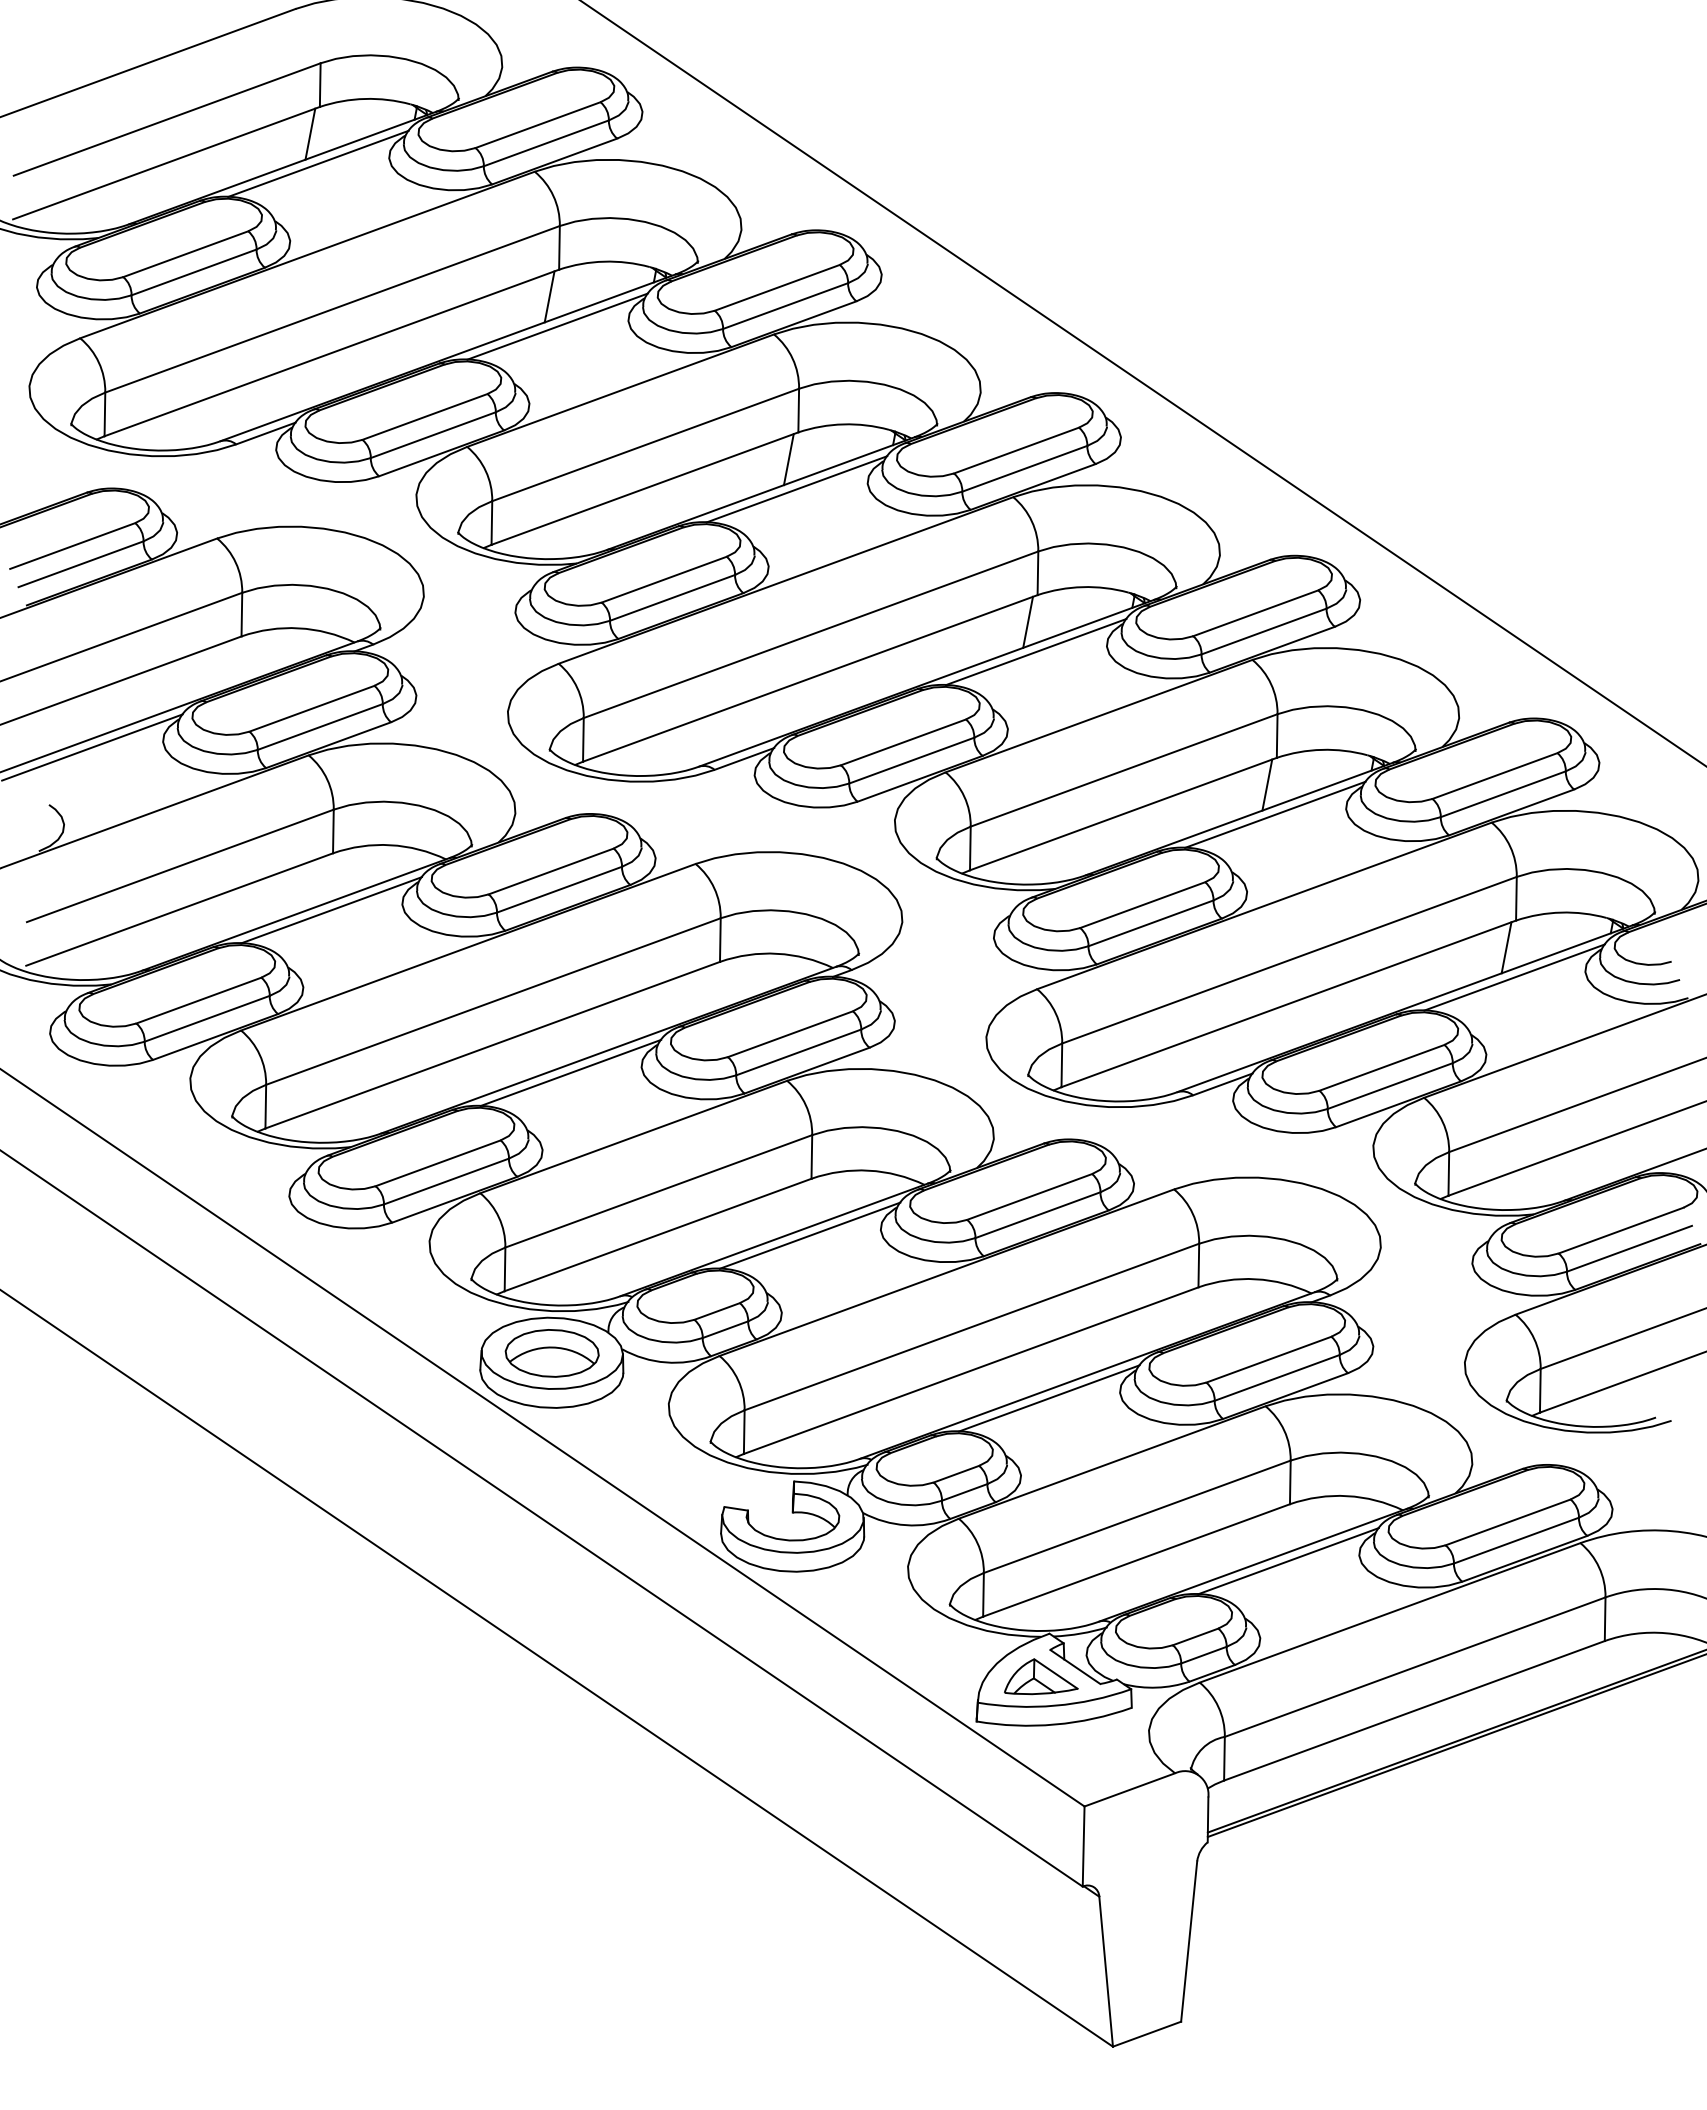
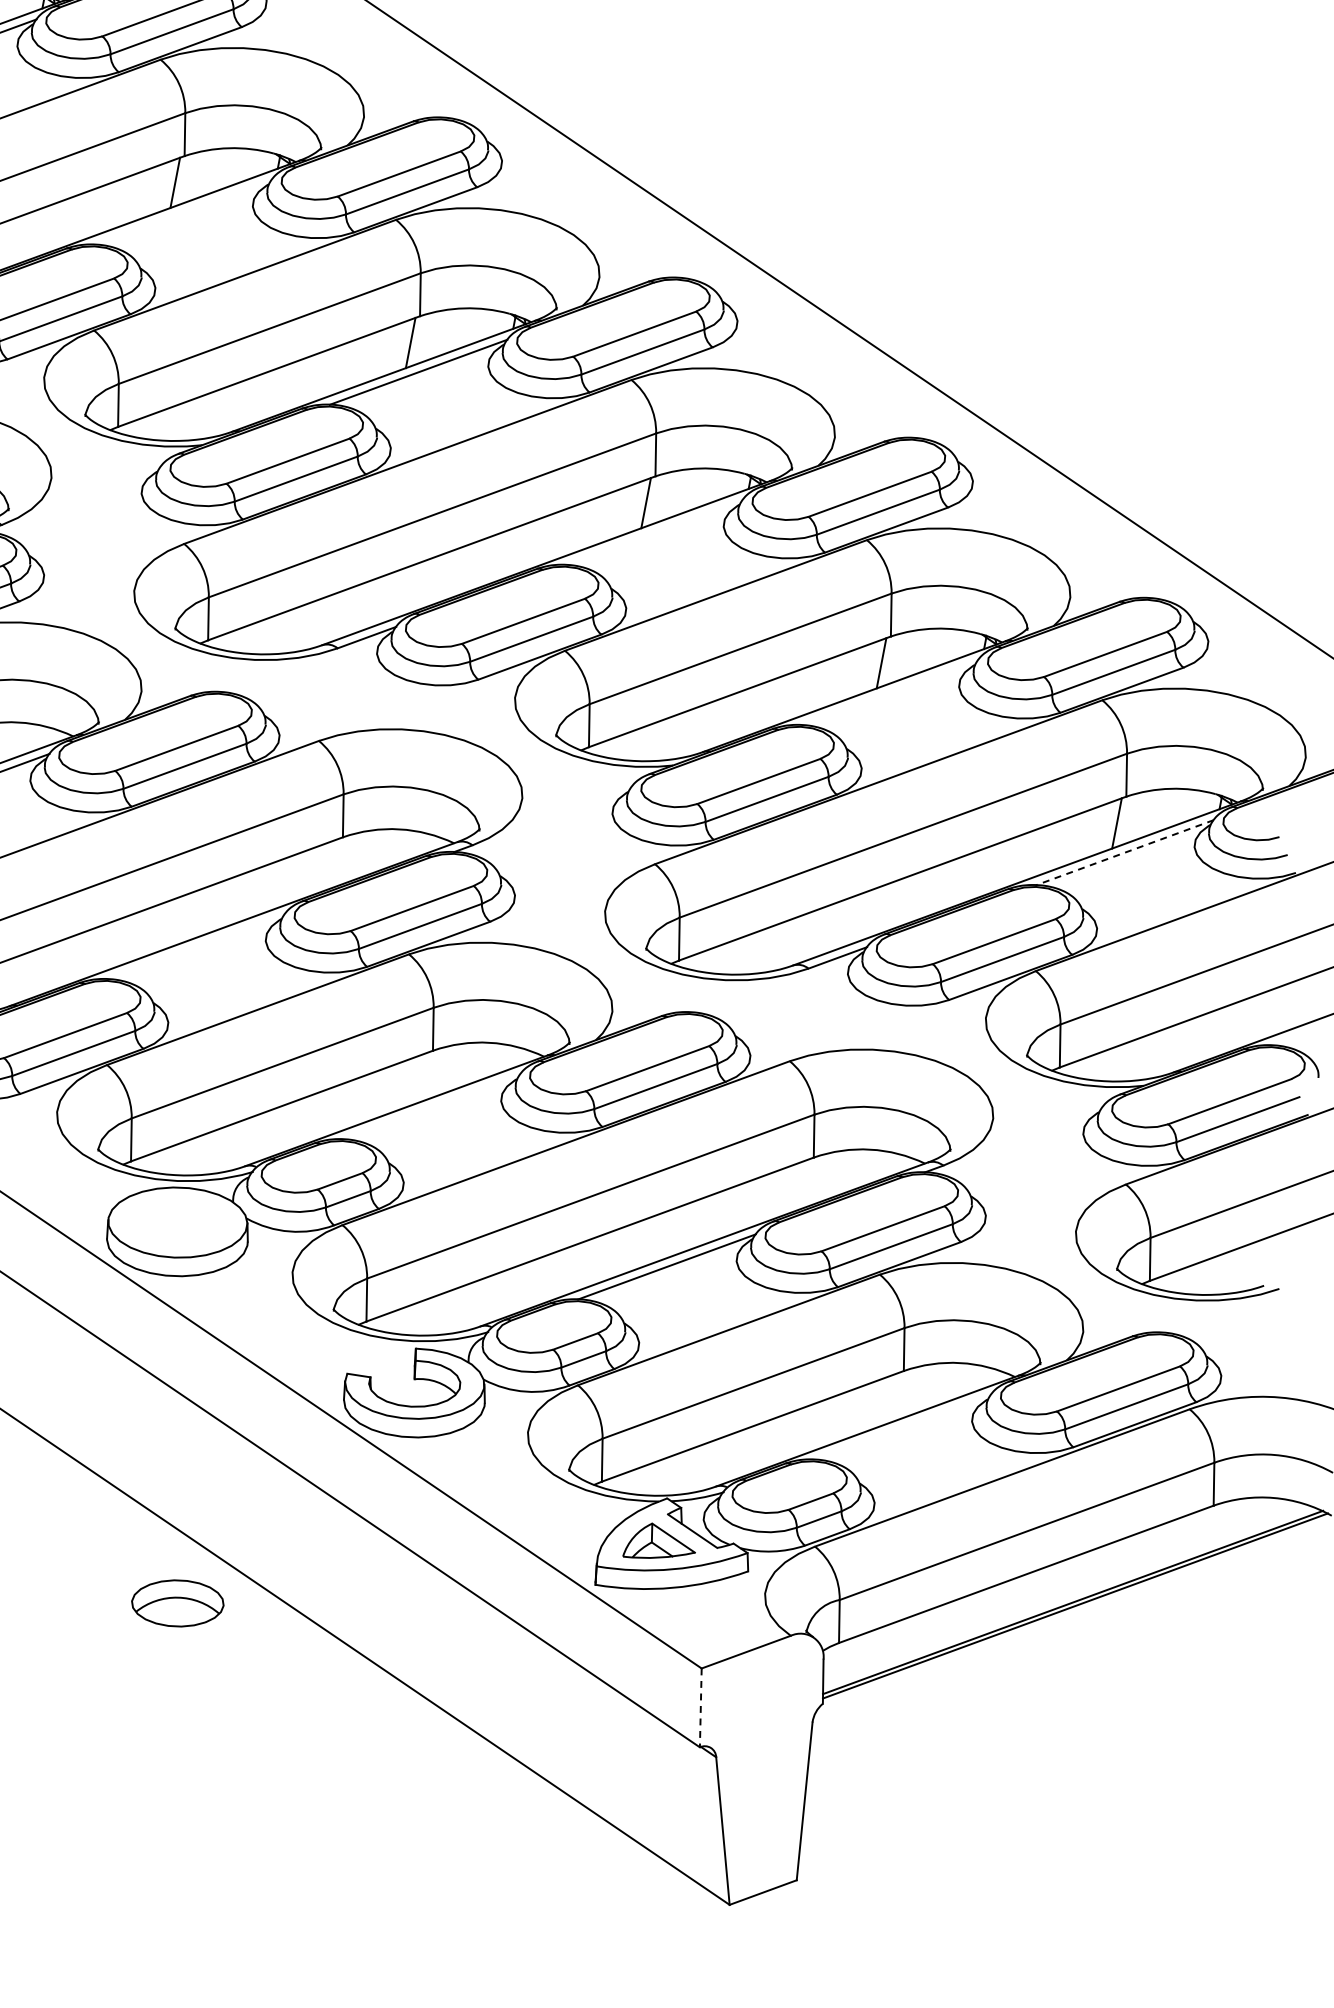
line: (557, 326) -> (183, 212), removed
line: (1035, 651) -> (653, 531), removed
line: (1275, 814) -> (889, 692), removed
line: (1514, 977) -> (1124, 852), solid -> dashed
line: (570, 1072) -> (195, 946), removed
line: (809, 1235) -> (431, 1106), removed
part: (551, 1353) -> (177, 1603), moved
line: (1288, 1561) -> (902, 1427), removed
line: (1083, 1847) -> (700, 1708), solid -> dashed

